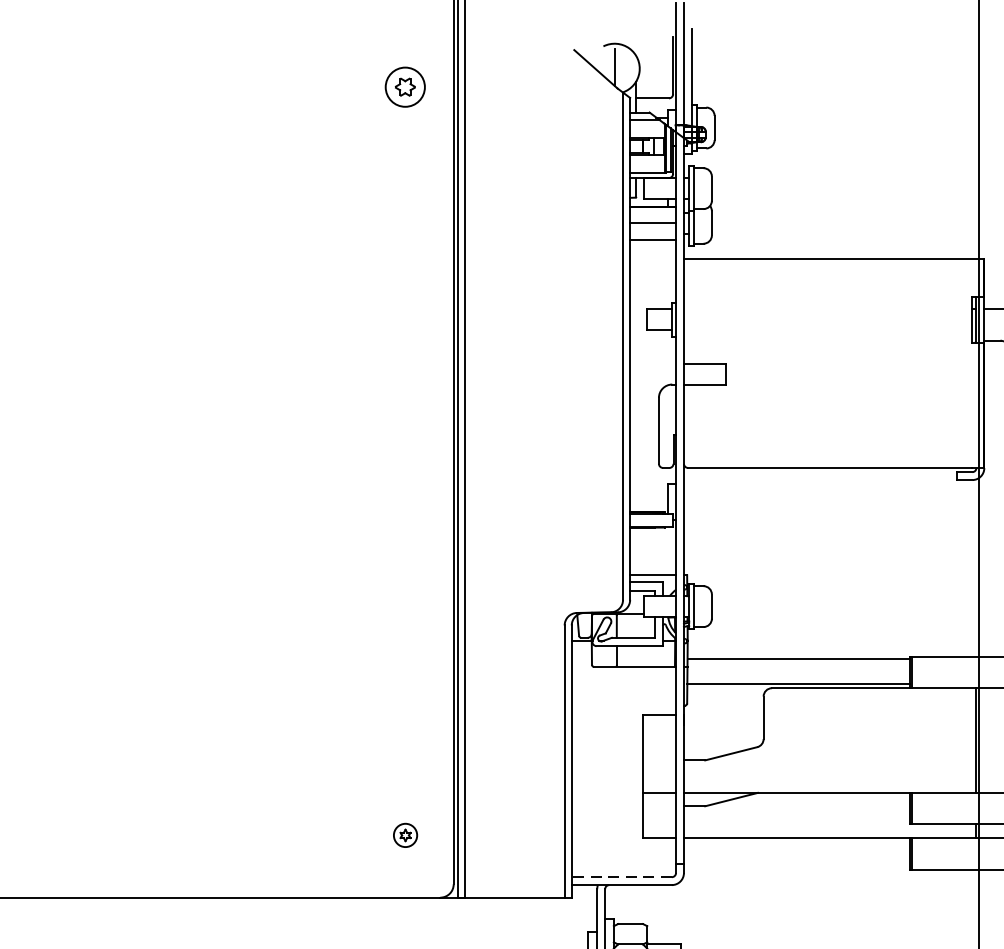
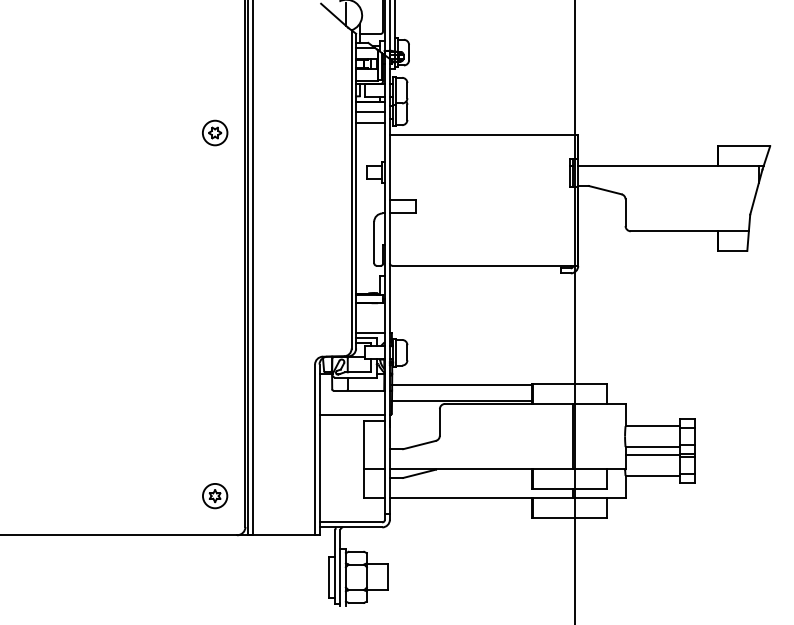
part: (405, 86) -> (215, 132), moved
line: (622, 705) -> (351, 414), added
part: (405, 835) -> (215, 496), size x1.67
line: (621, 877) -> (350, 522), dashed -> solid

